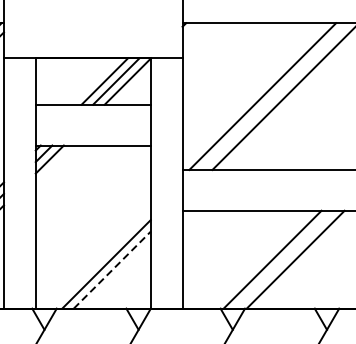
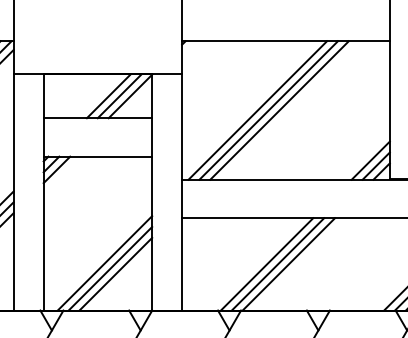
line: (274, 96) -> (268, 110), added
line: (100, 258) -> (104, 263), added
line: (283, 259) -> (277, 264), added
line: (112, 269) -> (116, 273), dashed -> solid

